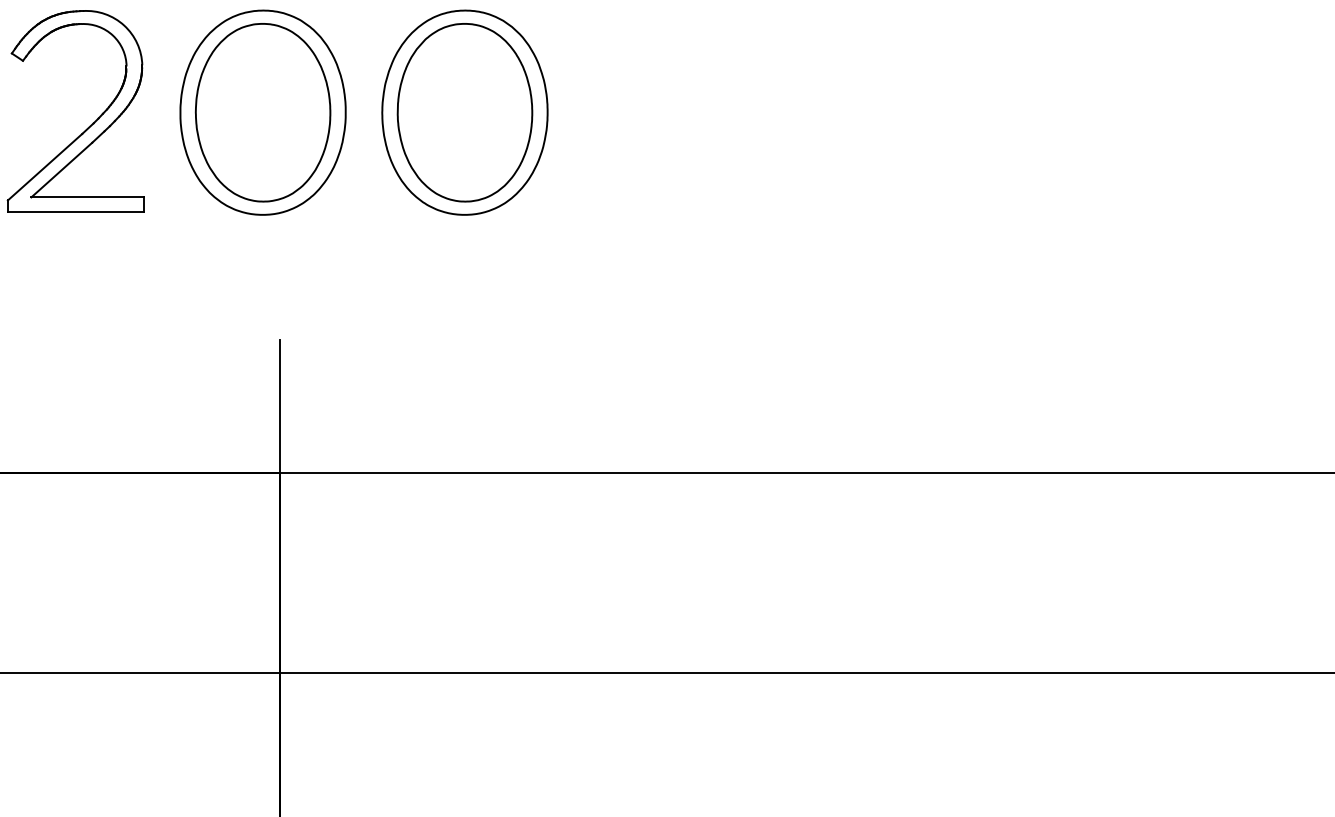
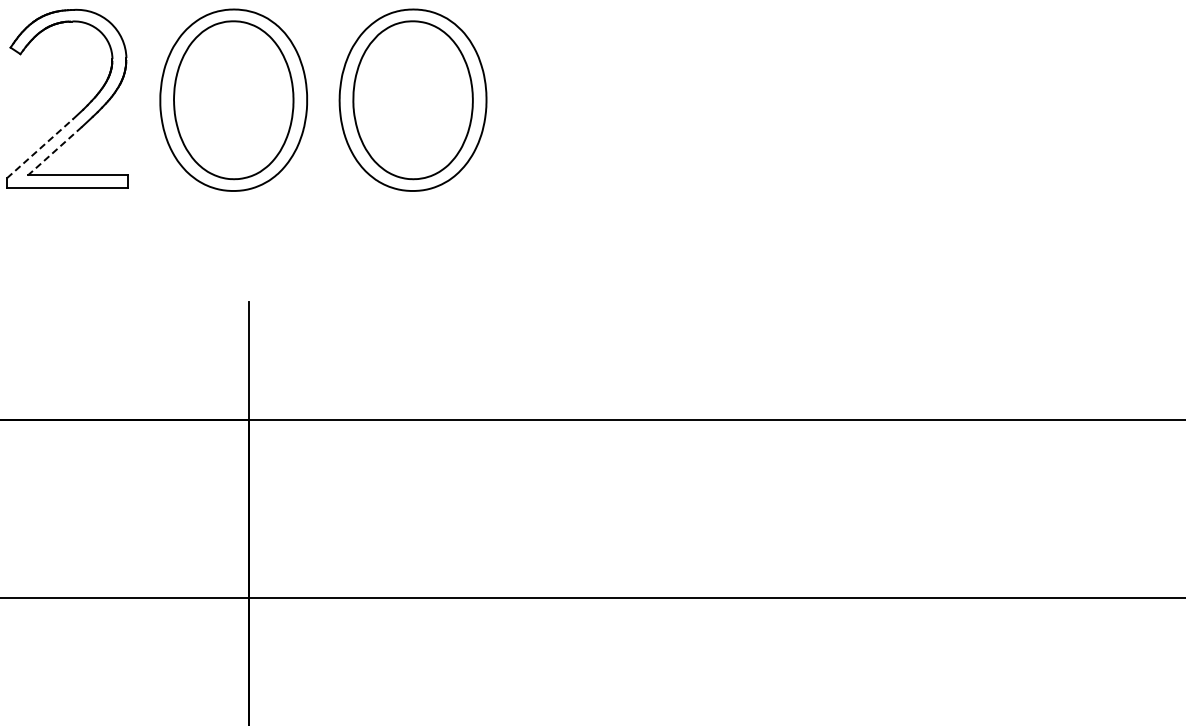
line: (45, 167) -> (40, 148), solid -> dashed
line: (61, 170) -> (54, 151), solid -> dashed

